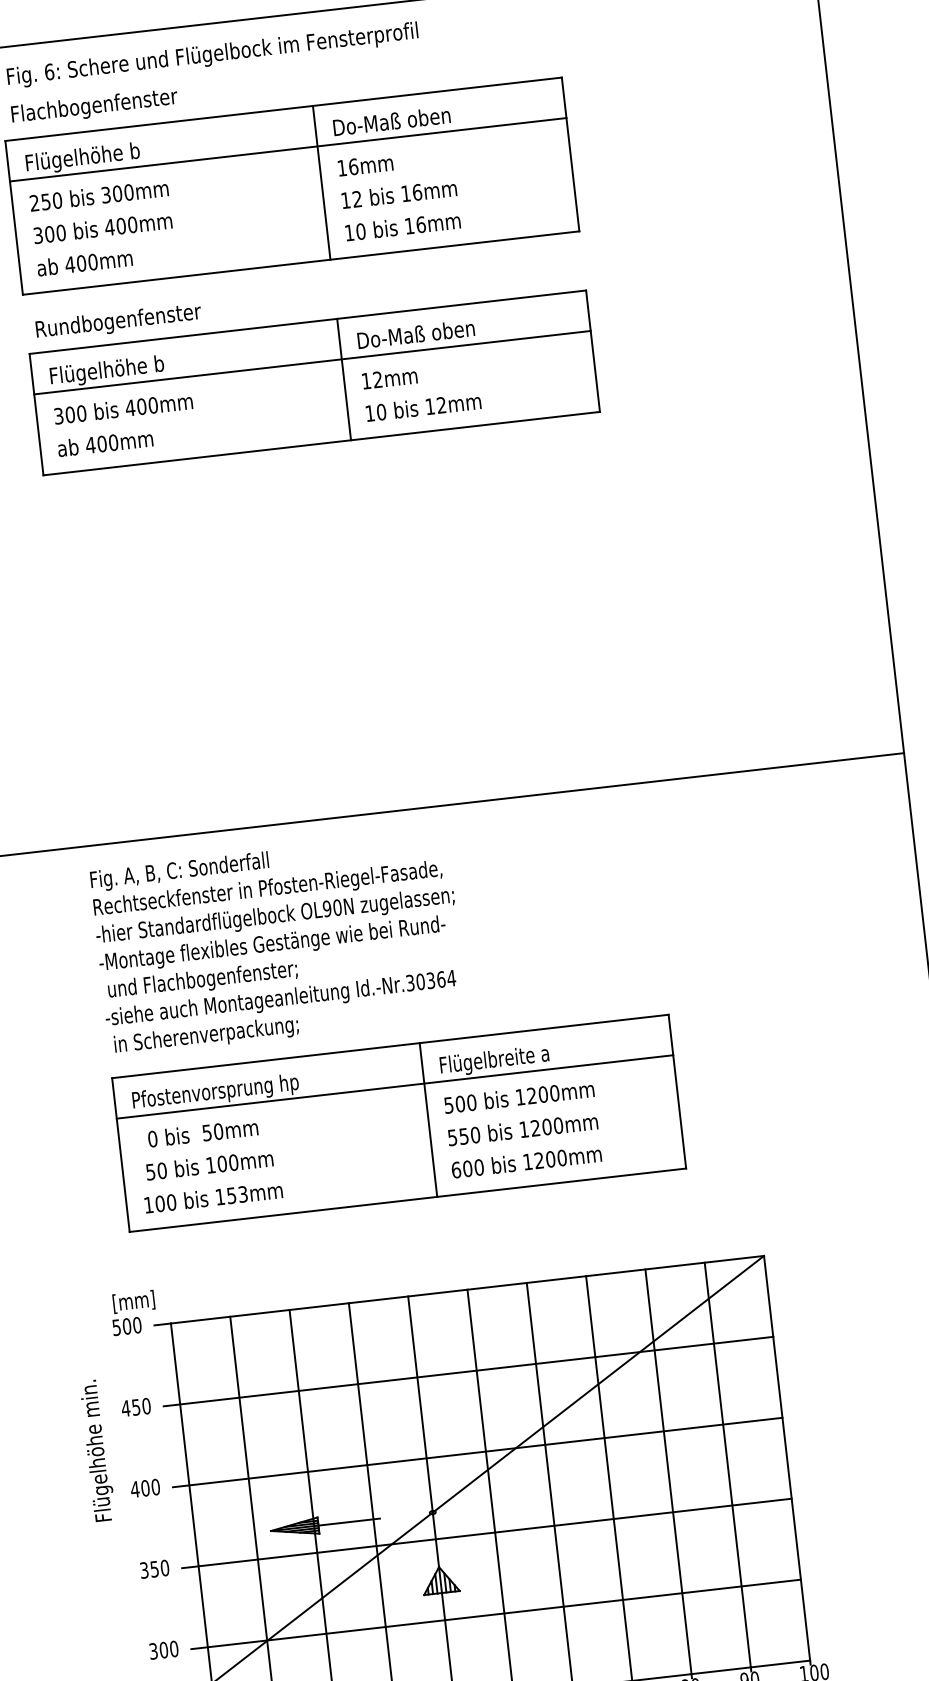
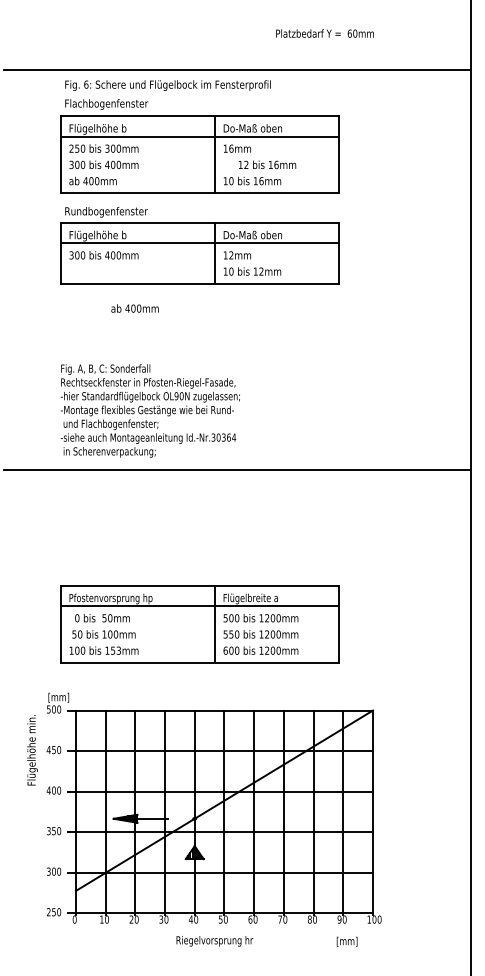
text: (399, 193) -> (267, 164), moved
text: (104, 443) -> (134, 308), moved
text: (276, 943) -> (149, 410), moved
text: (97, 1451) -> (32, 750), moved

